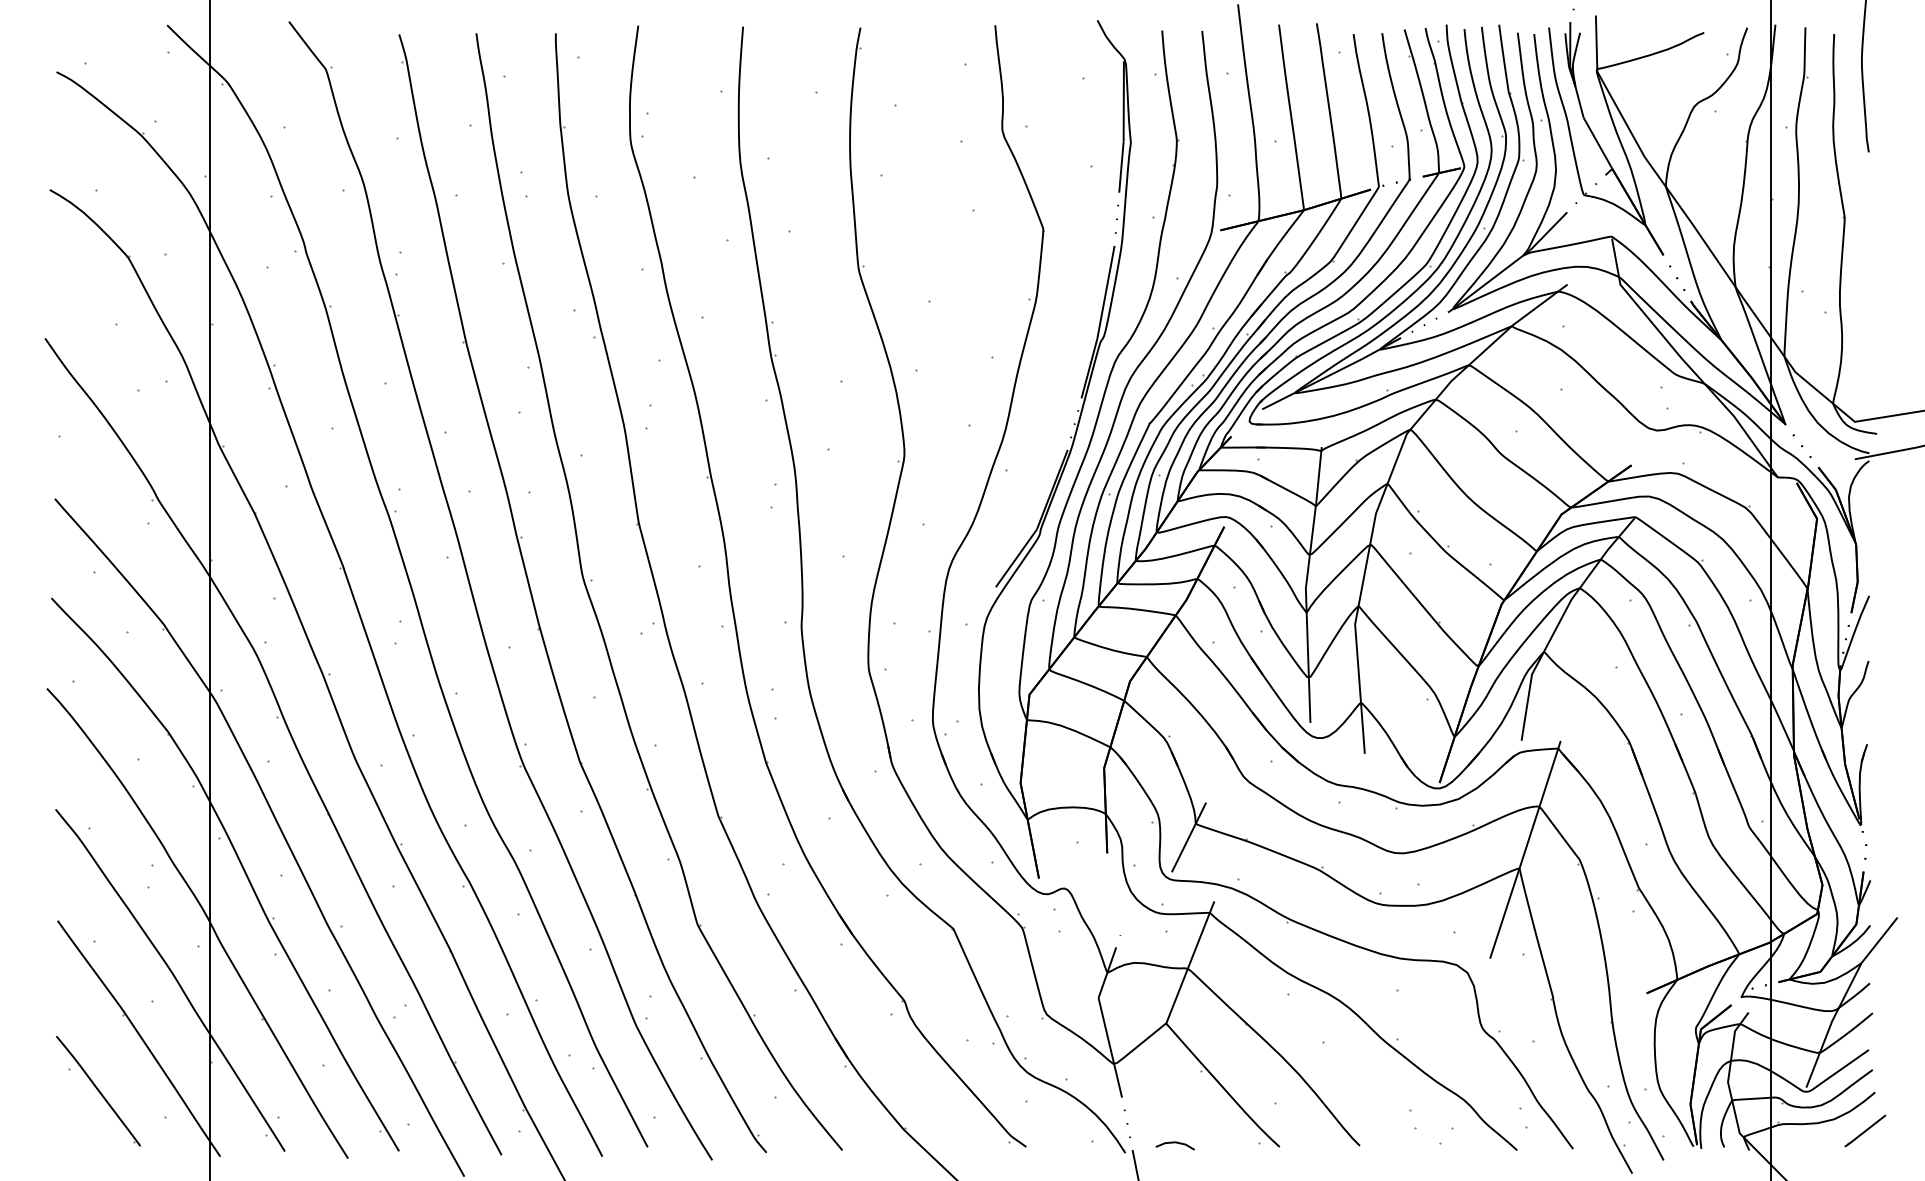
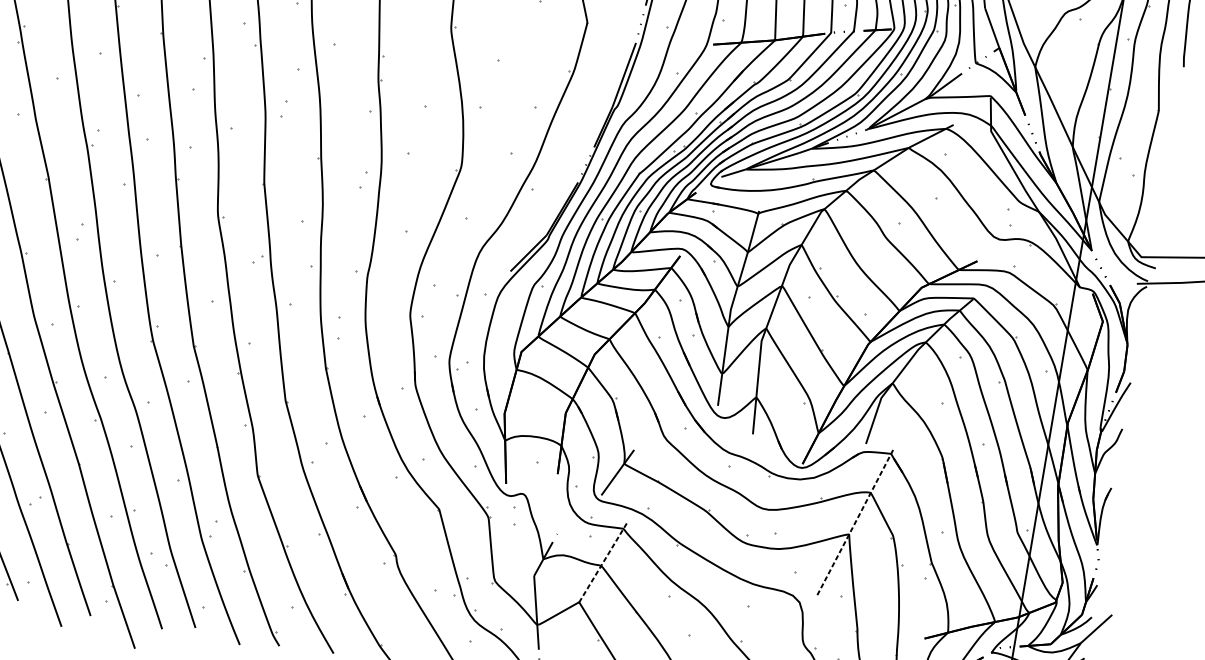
line: (1525, 849) -> (855, 521), solid -> dashed
line: (1190, 962) -> (603, 561), solid -> dashed

